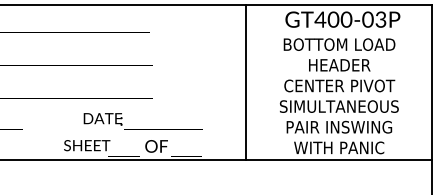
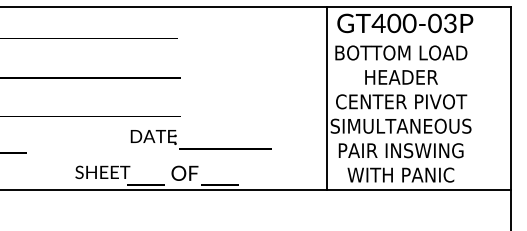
line: (245, 82) -> (326, 97), moved
text: (142, 121) -> (200, 139), moved

